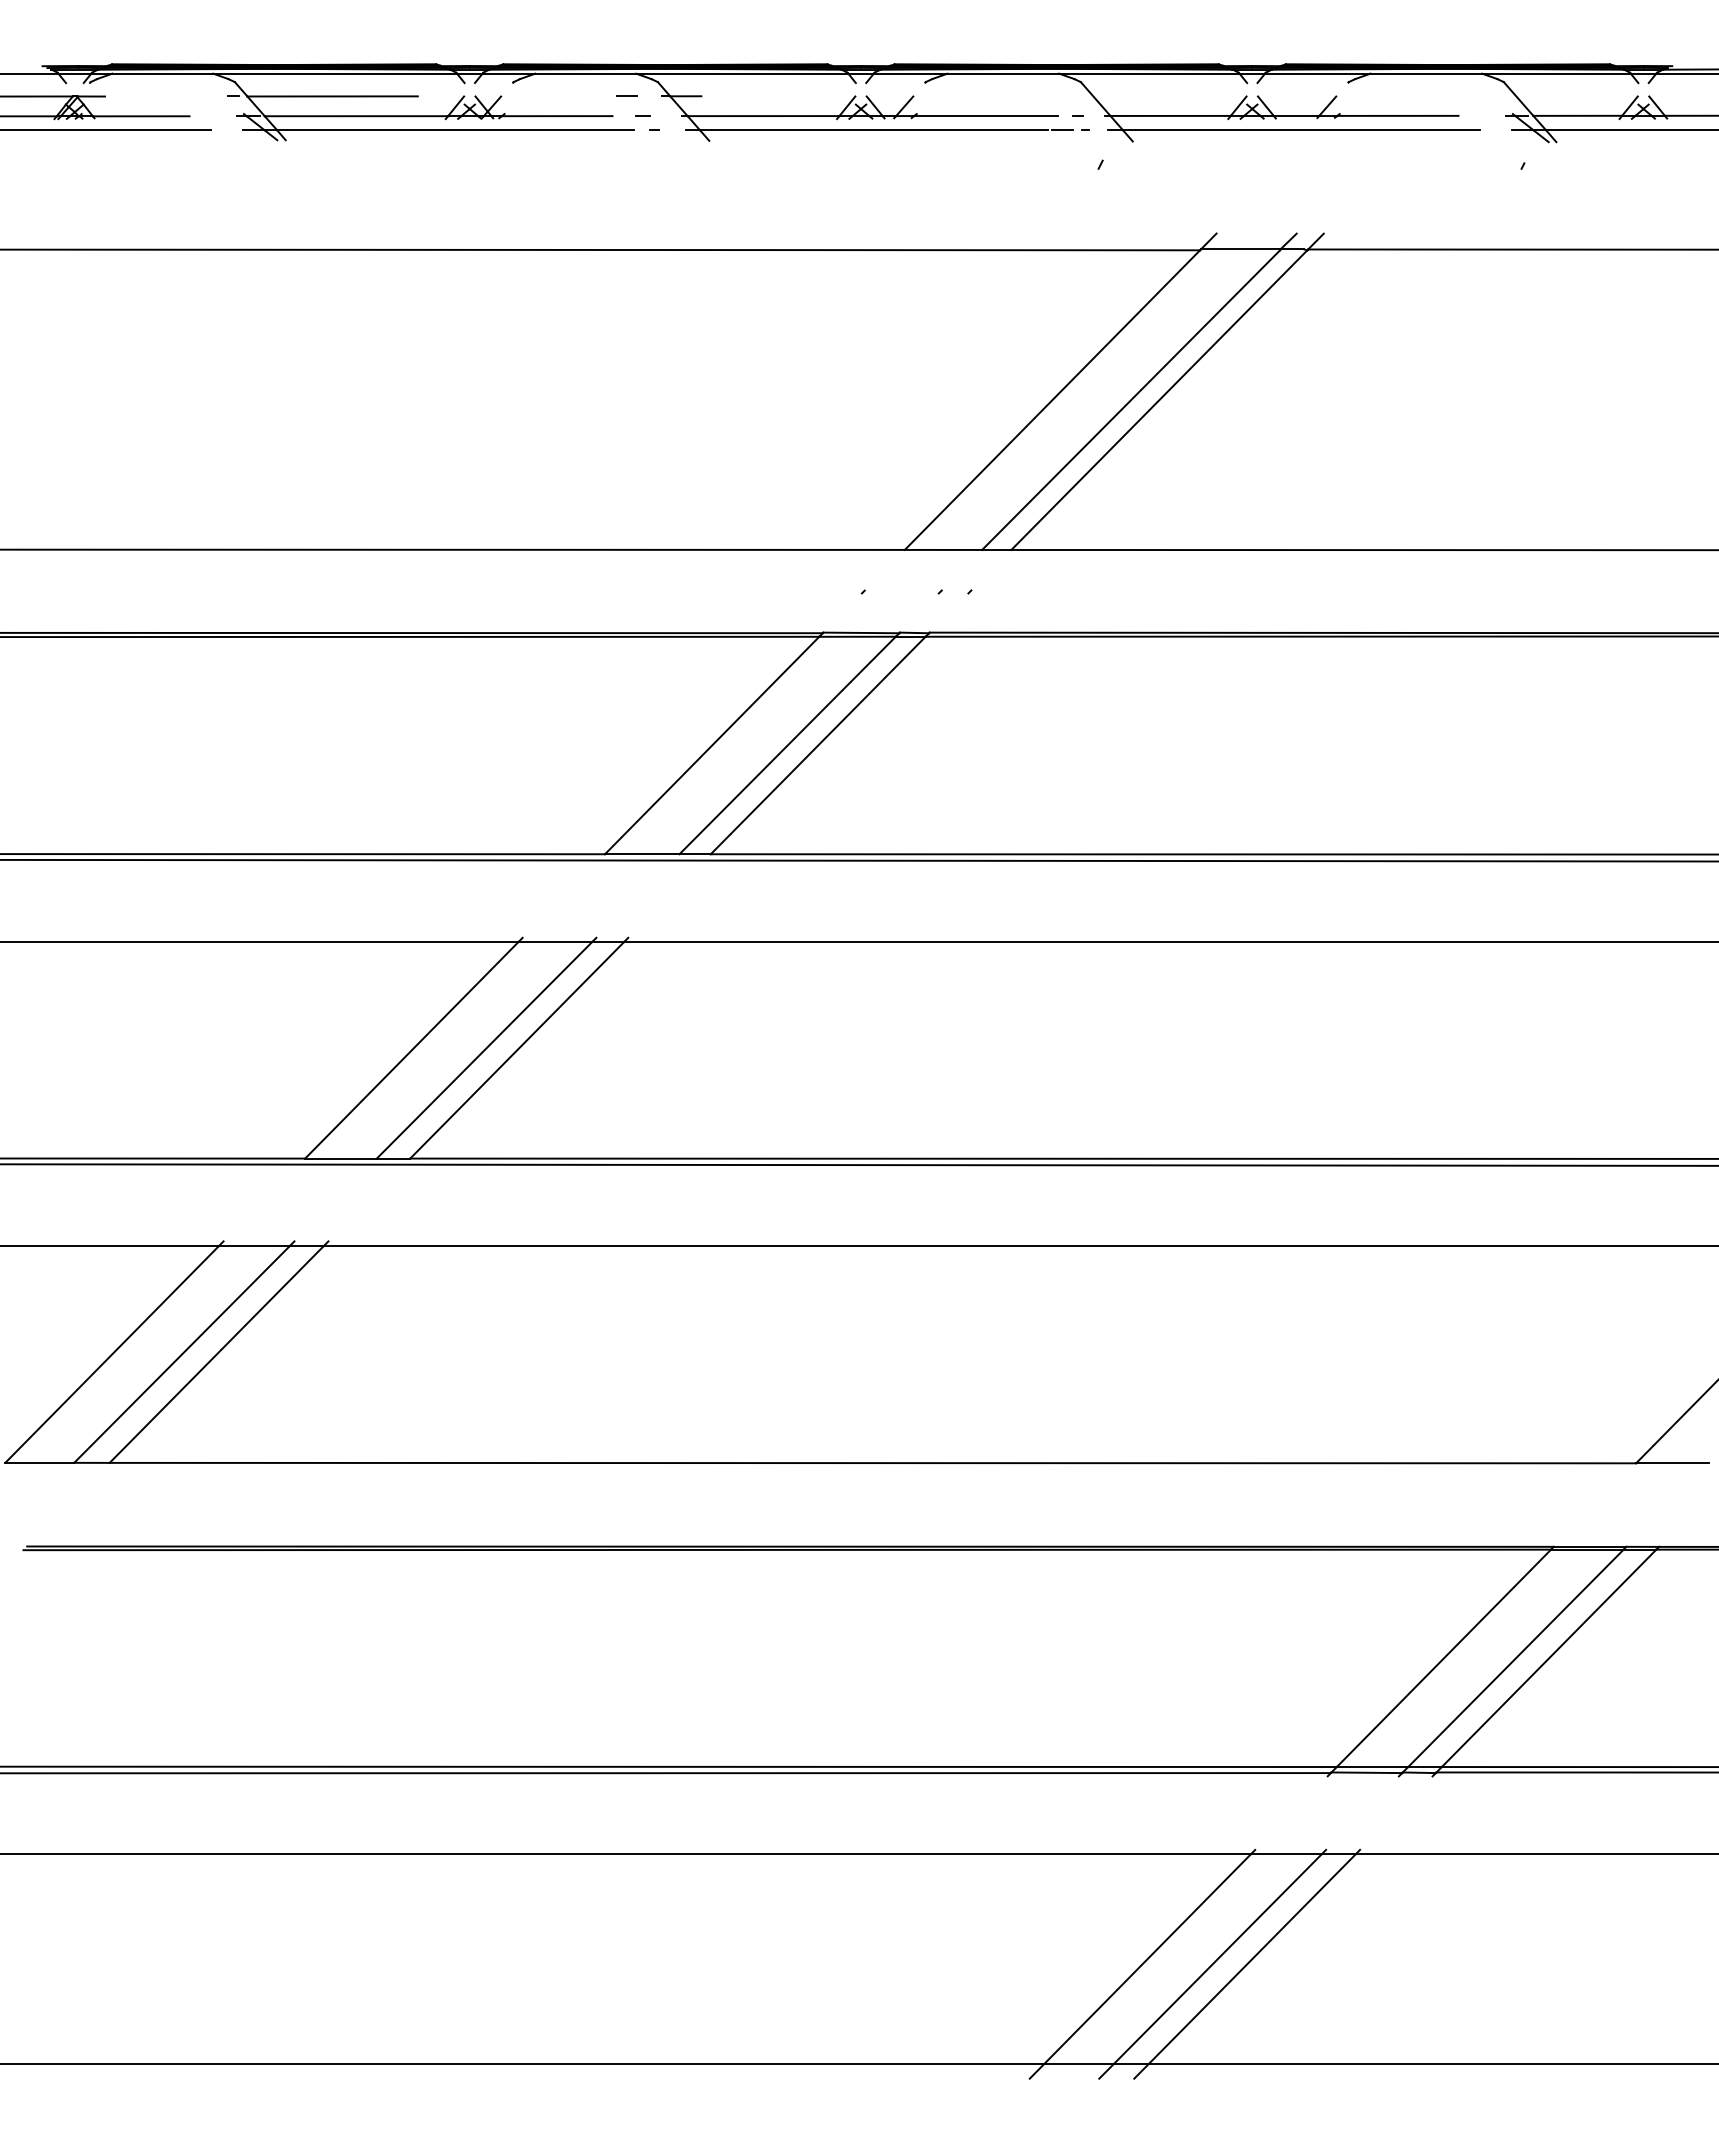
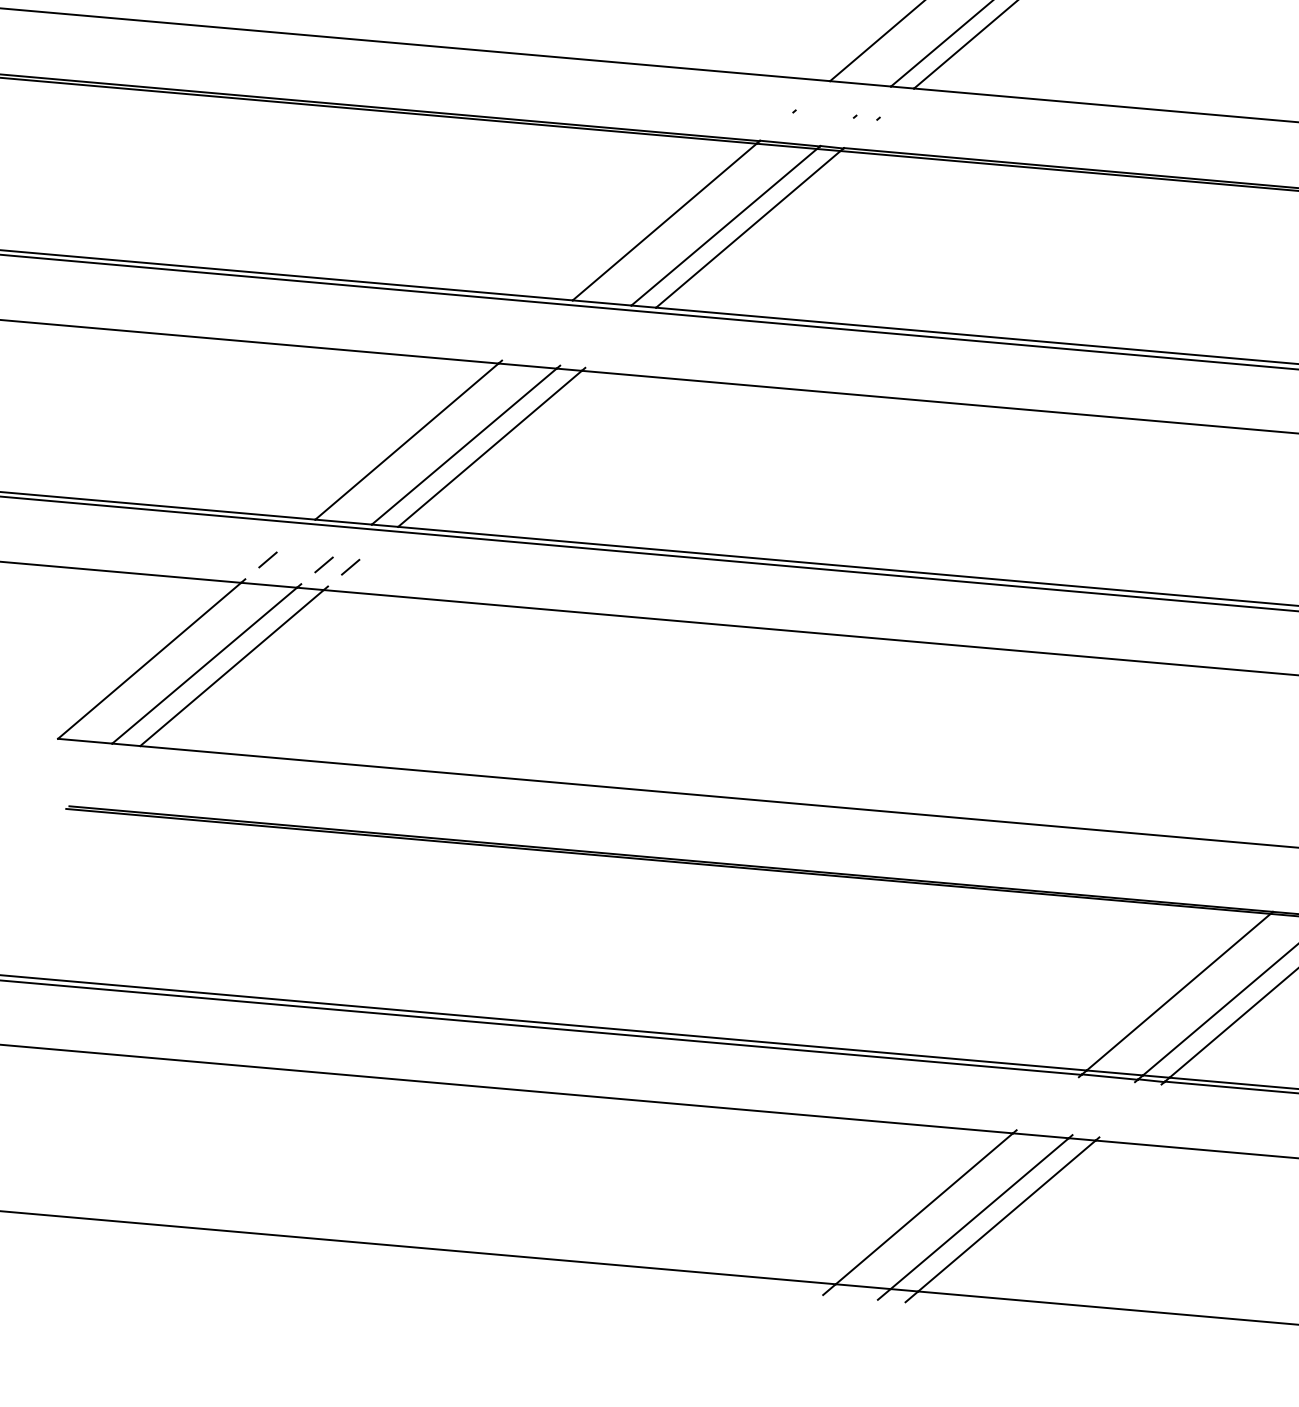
line: (249, 1214) -> (267, 559), added
line: (320, 1214) -> (323, 564), added
line: (354, 1214) -> (350, 567), added

